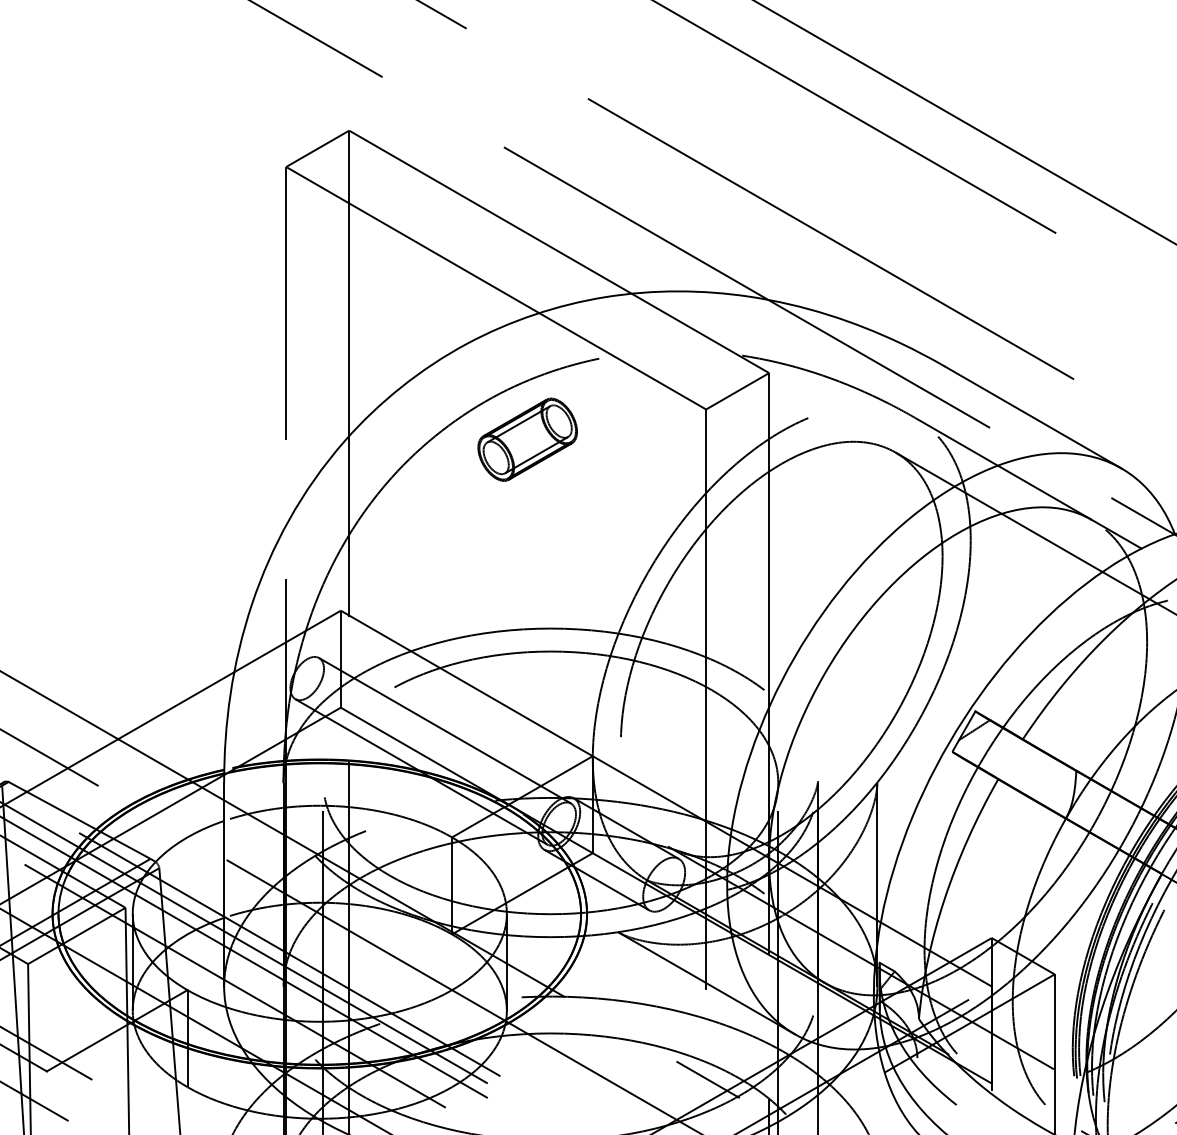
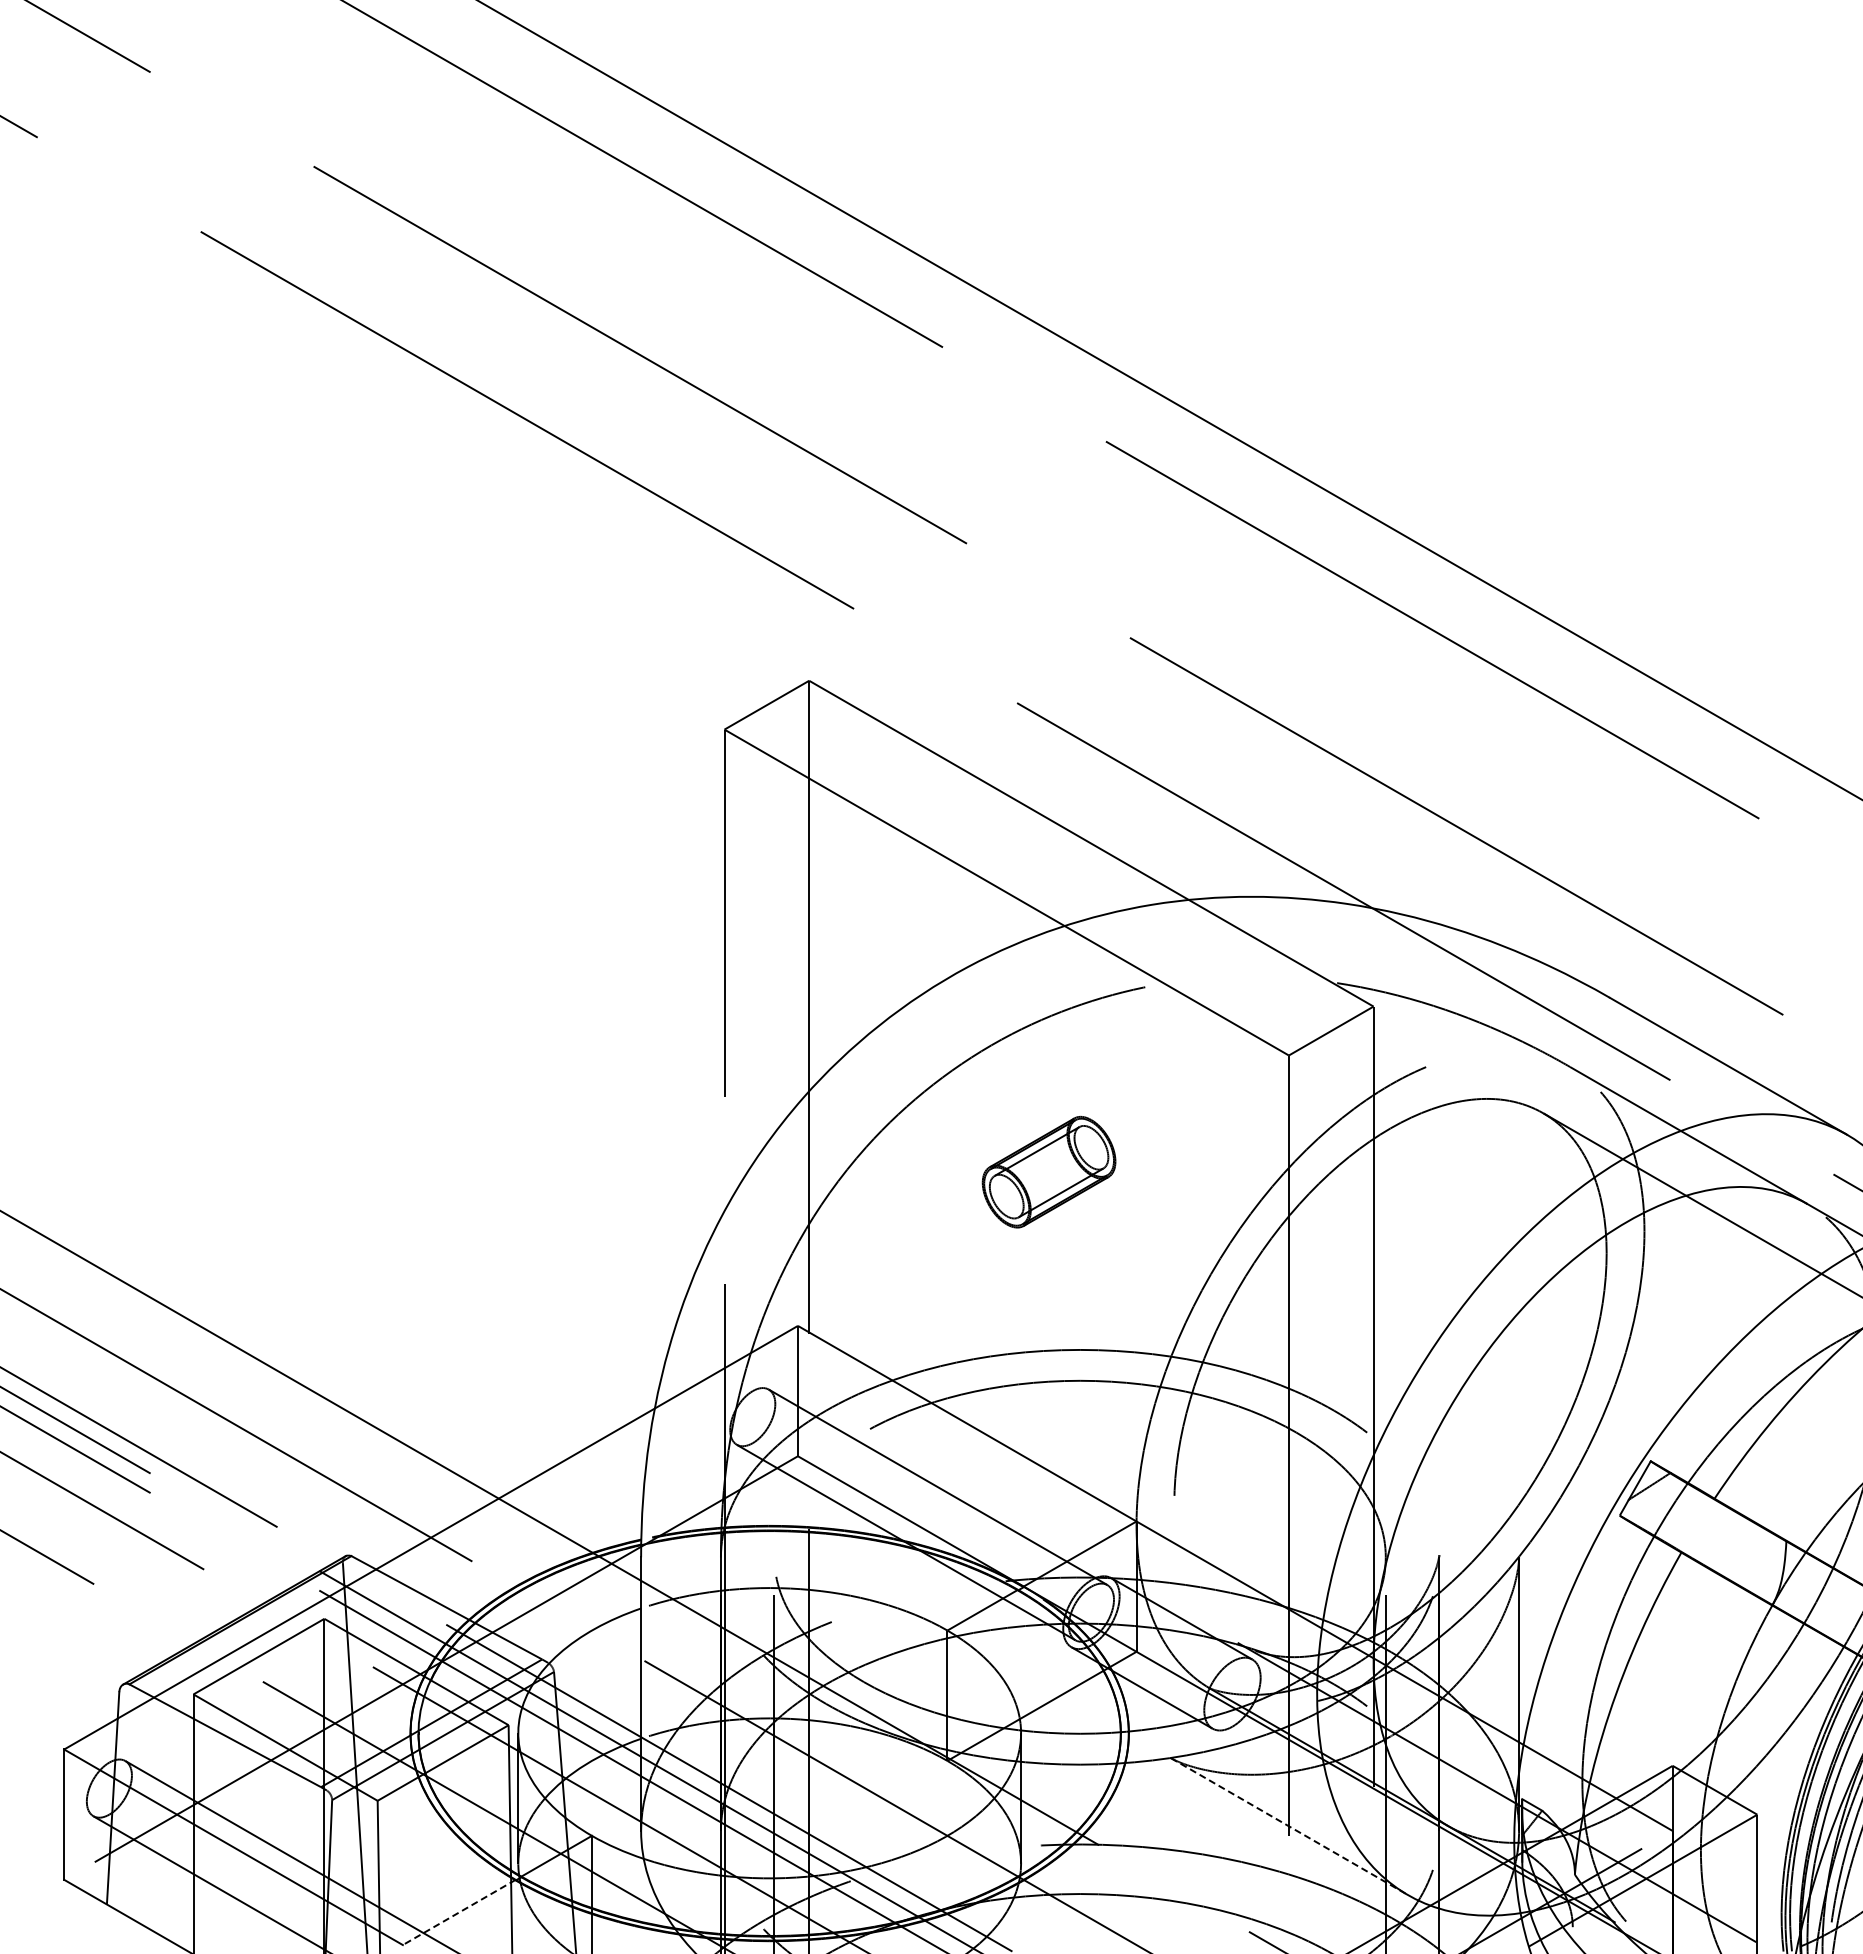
part: (527, 439) -> (1048, 1172), moved
line: (706, 983) -> (1289, 1826), solid -> dashed
line: (88, 1047) -> (458, 1912), solid -> dashed

